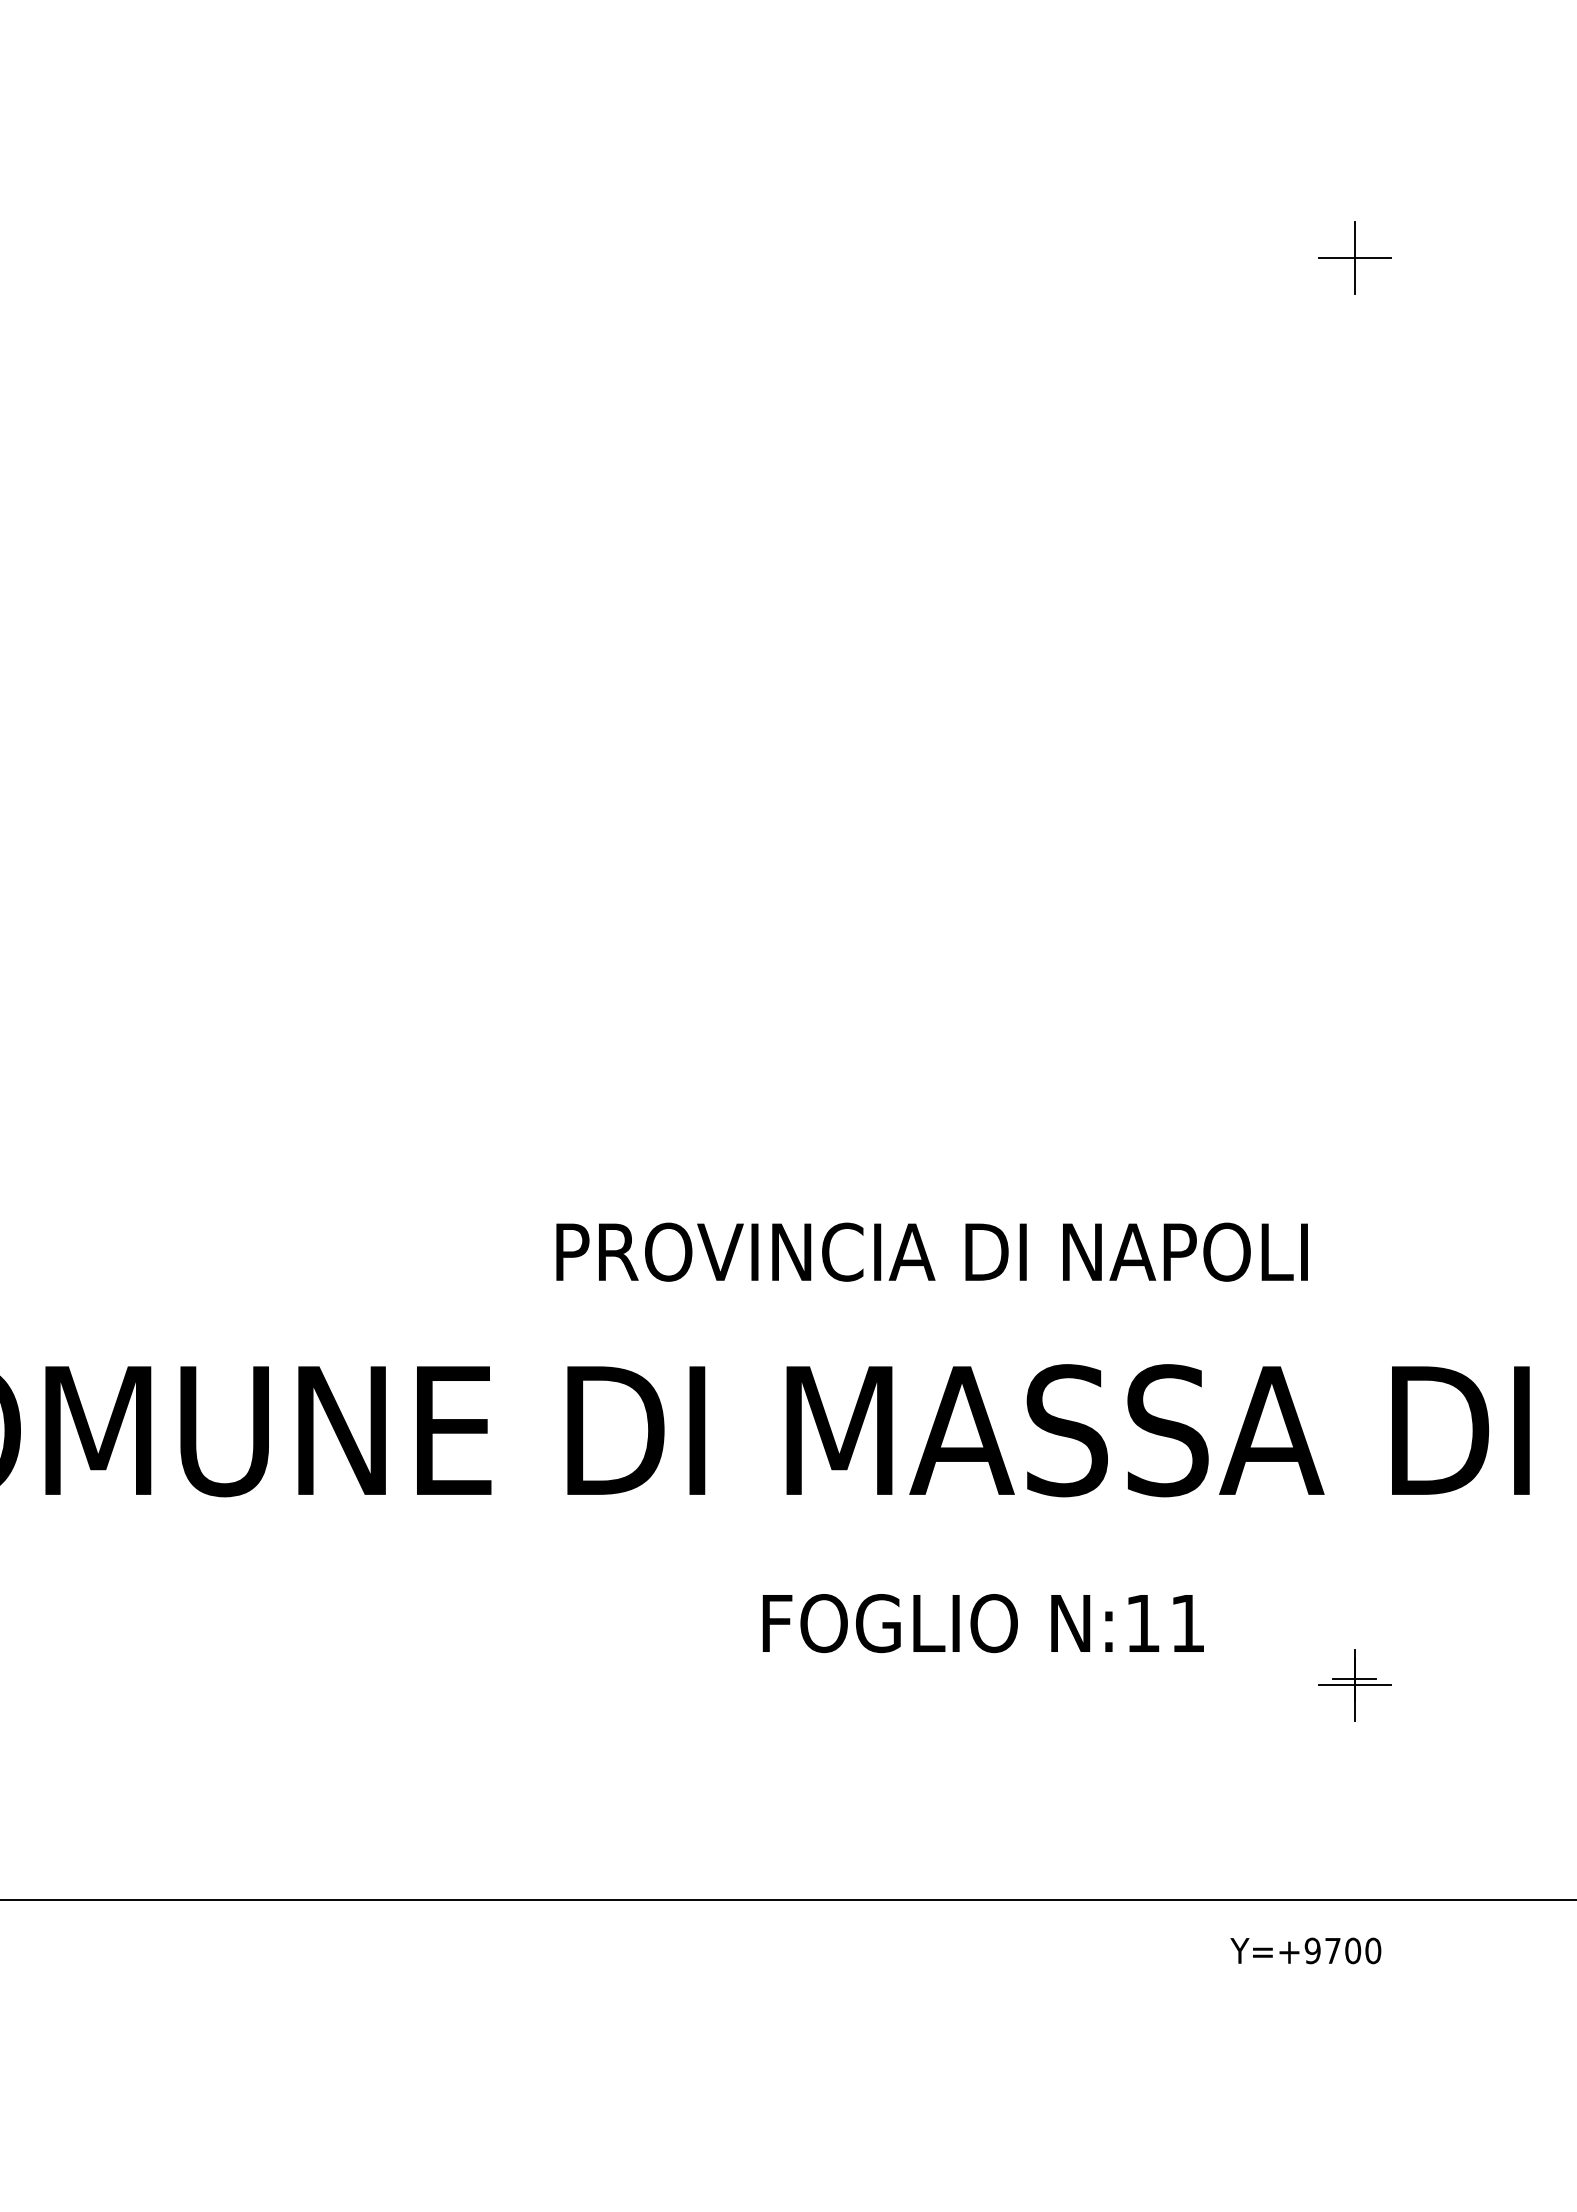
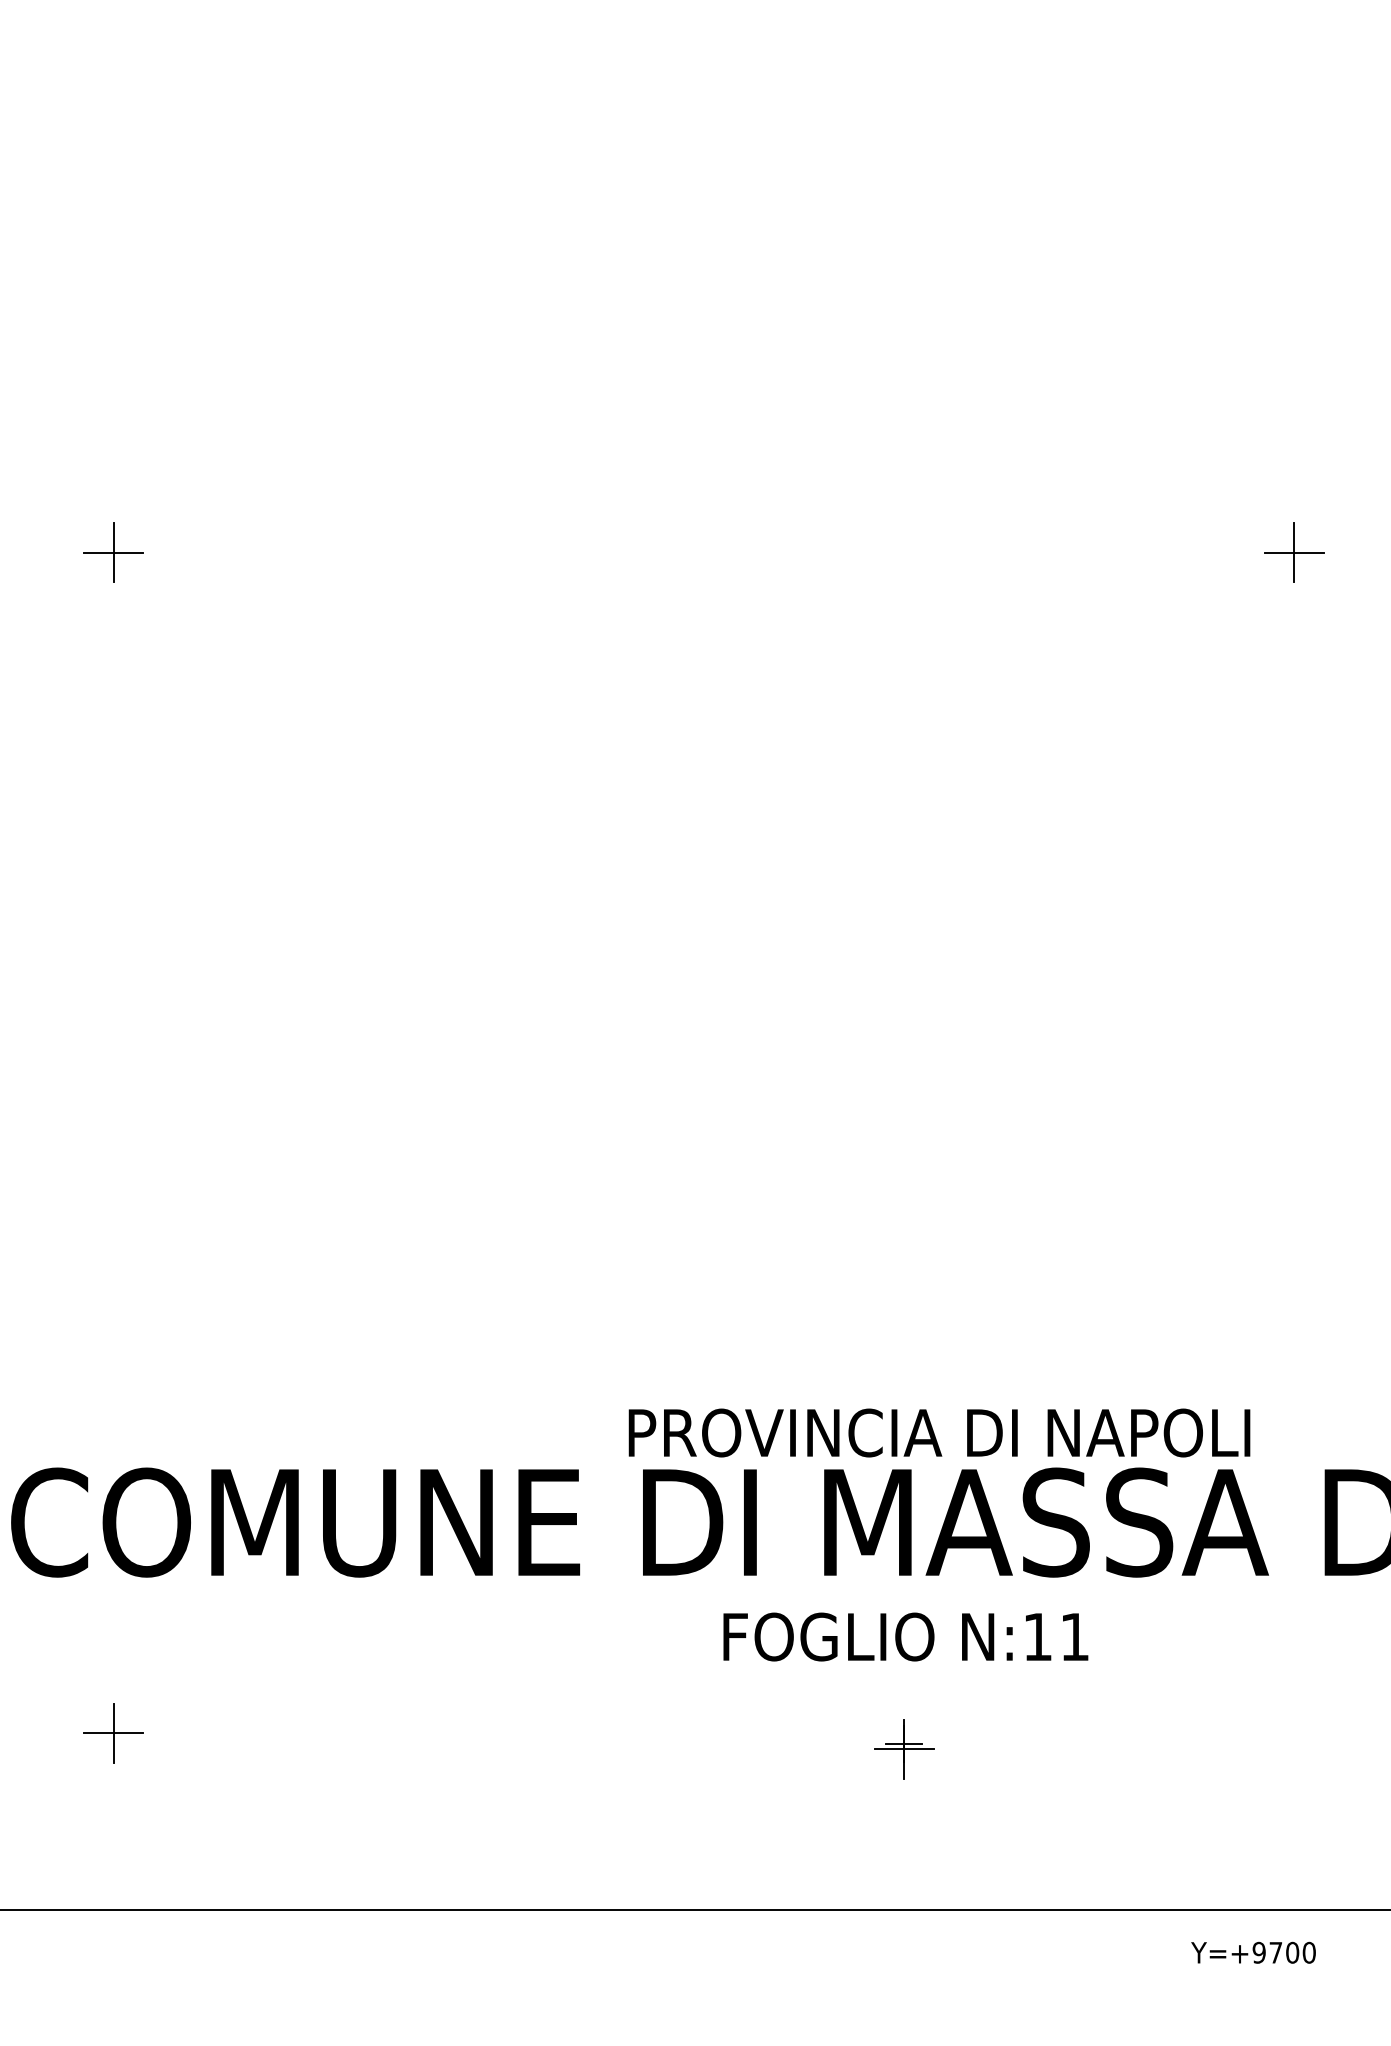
text: (932, 1251) -> (939, 1432), moved
text: (982, 1622) -> (905, 1636), moved
part: (1355, 1685) -> (904, 1749), moved

